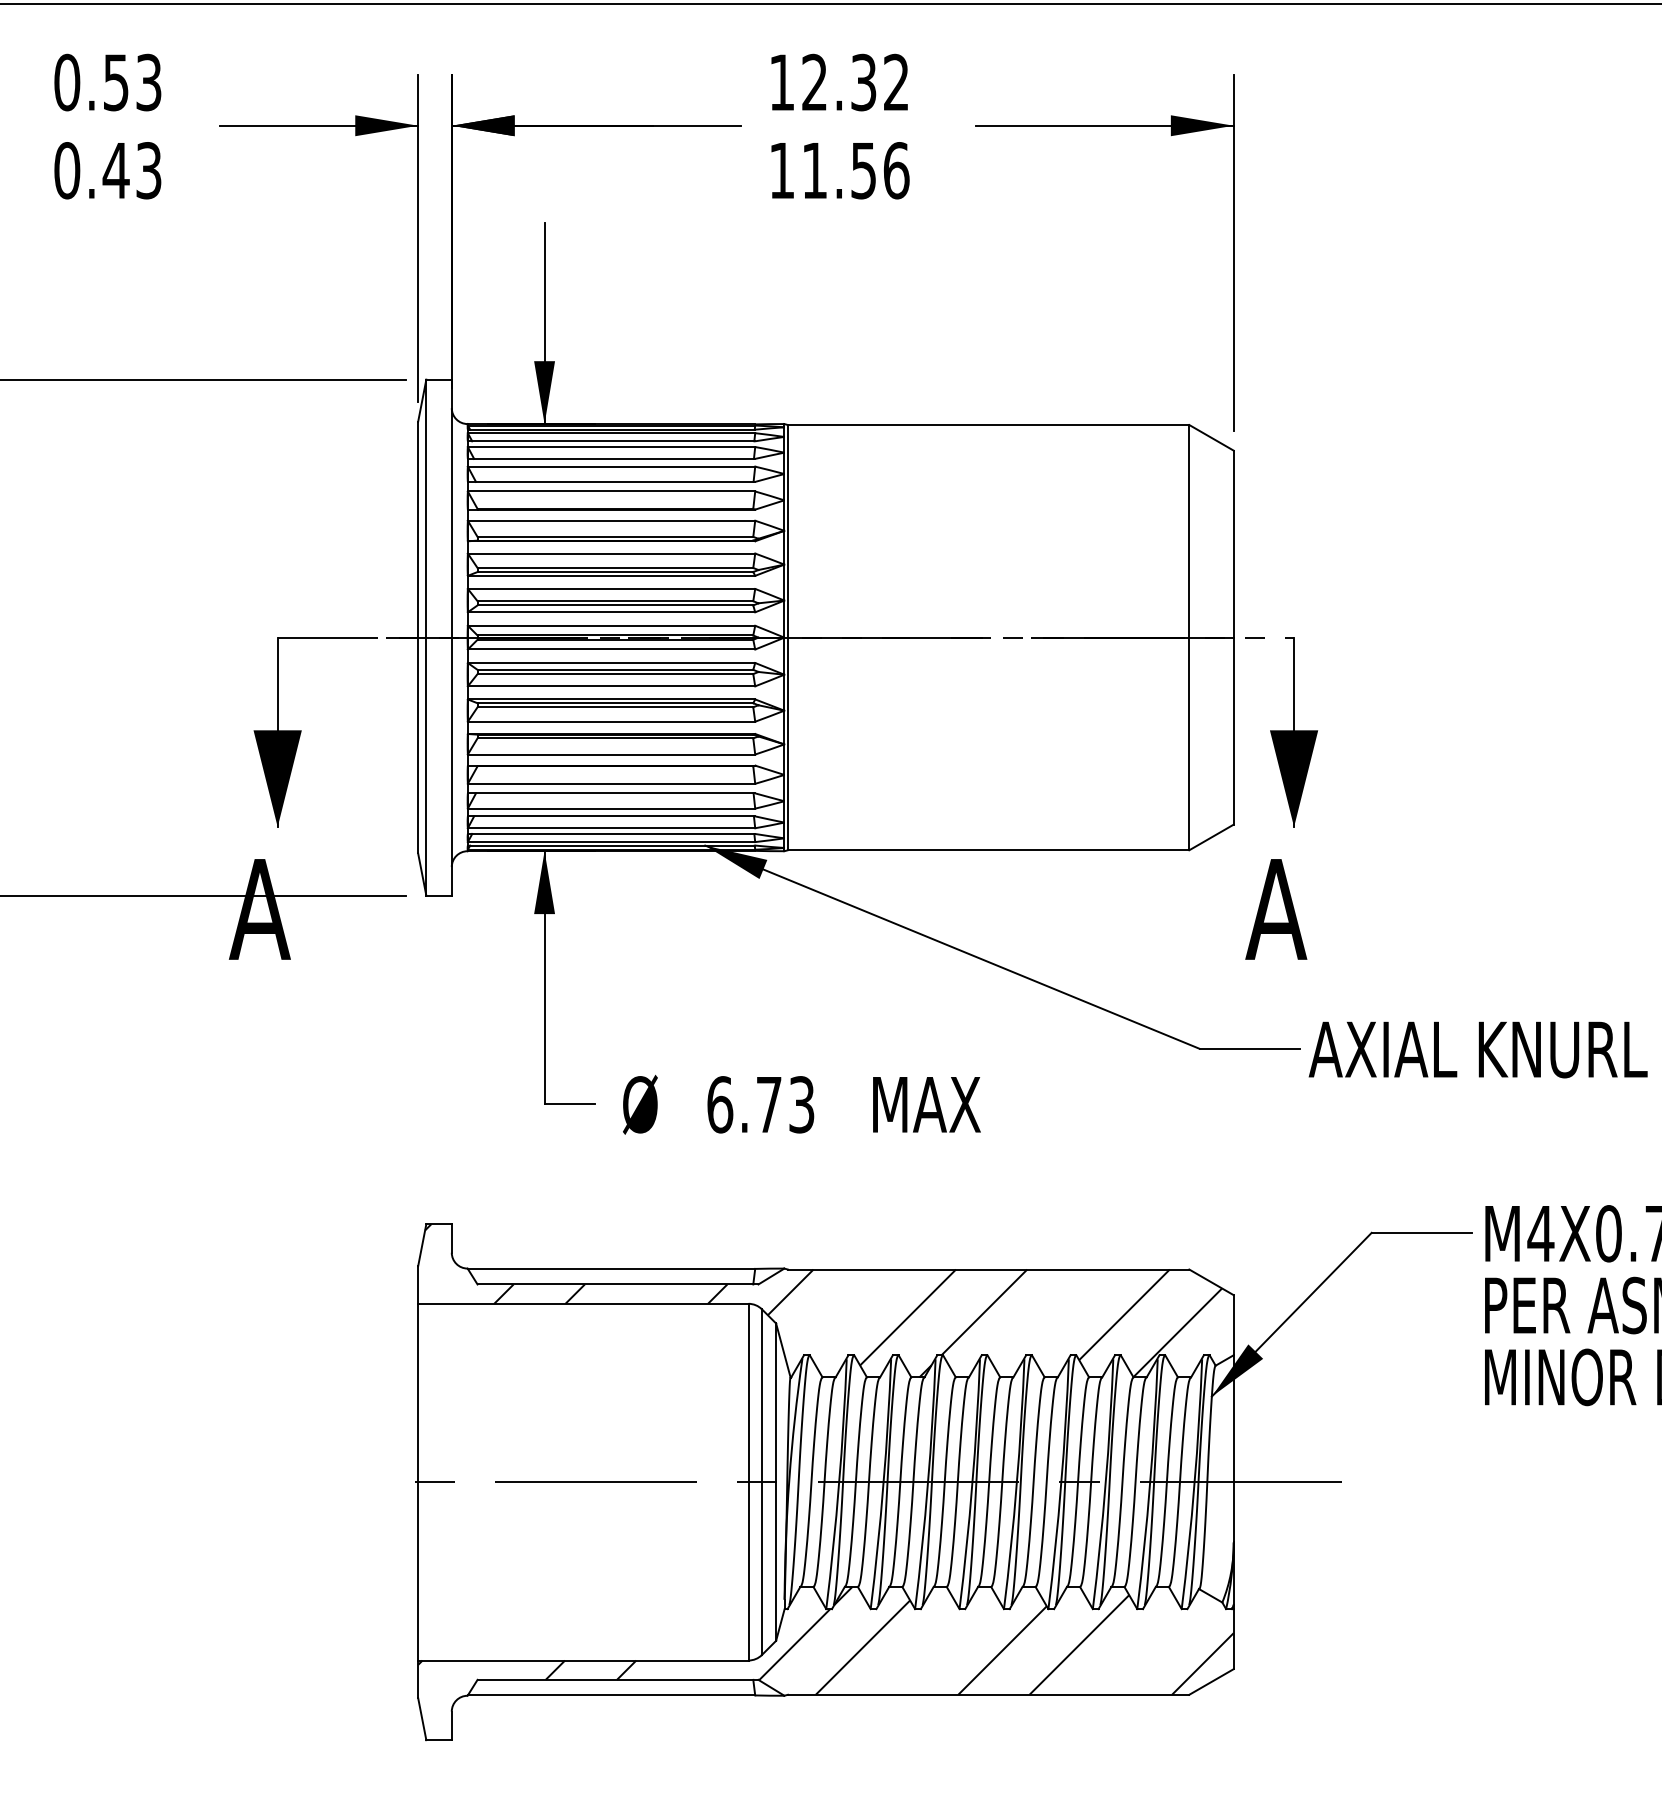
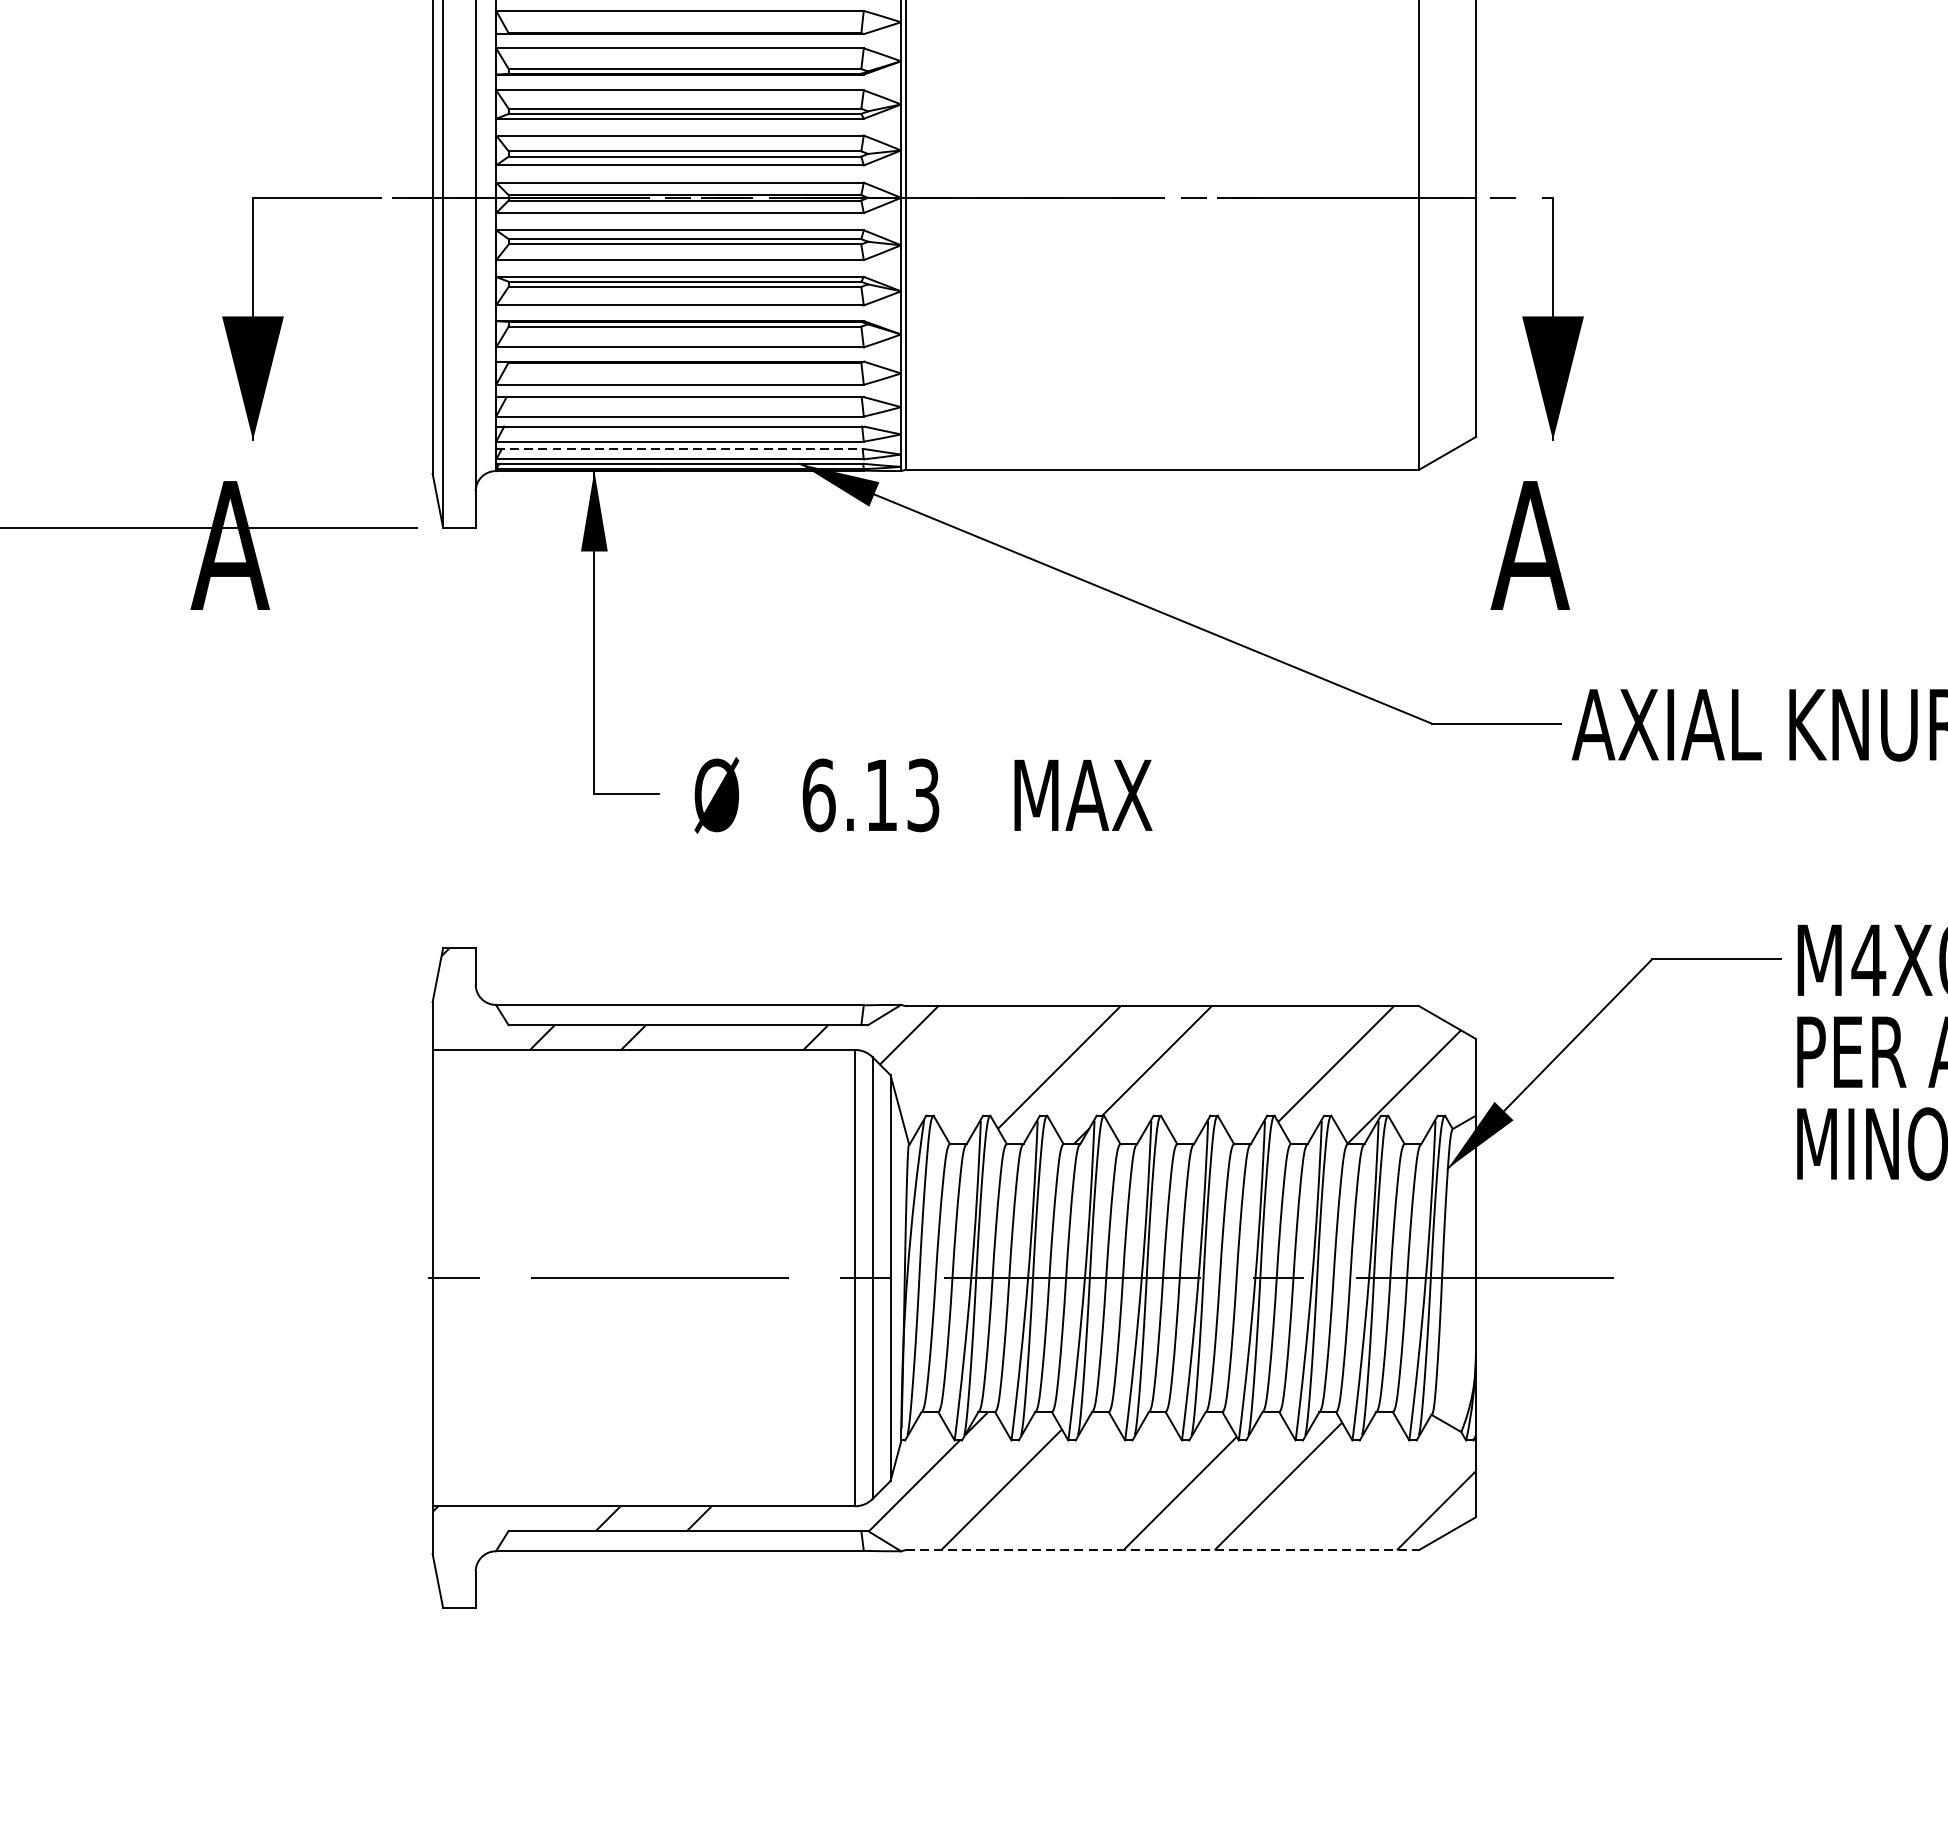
line: (611, 833) -> (679, 448), solid -> dashed
text: (769, 1104) -> (882, 795), 6.73 -> 6.13
line: (988, 1694) -> (1162, 1549), solid -> dashed

